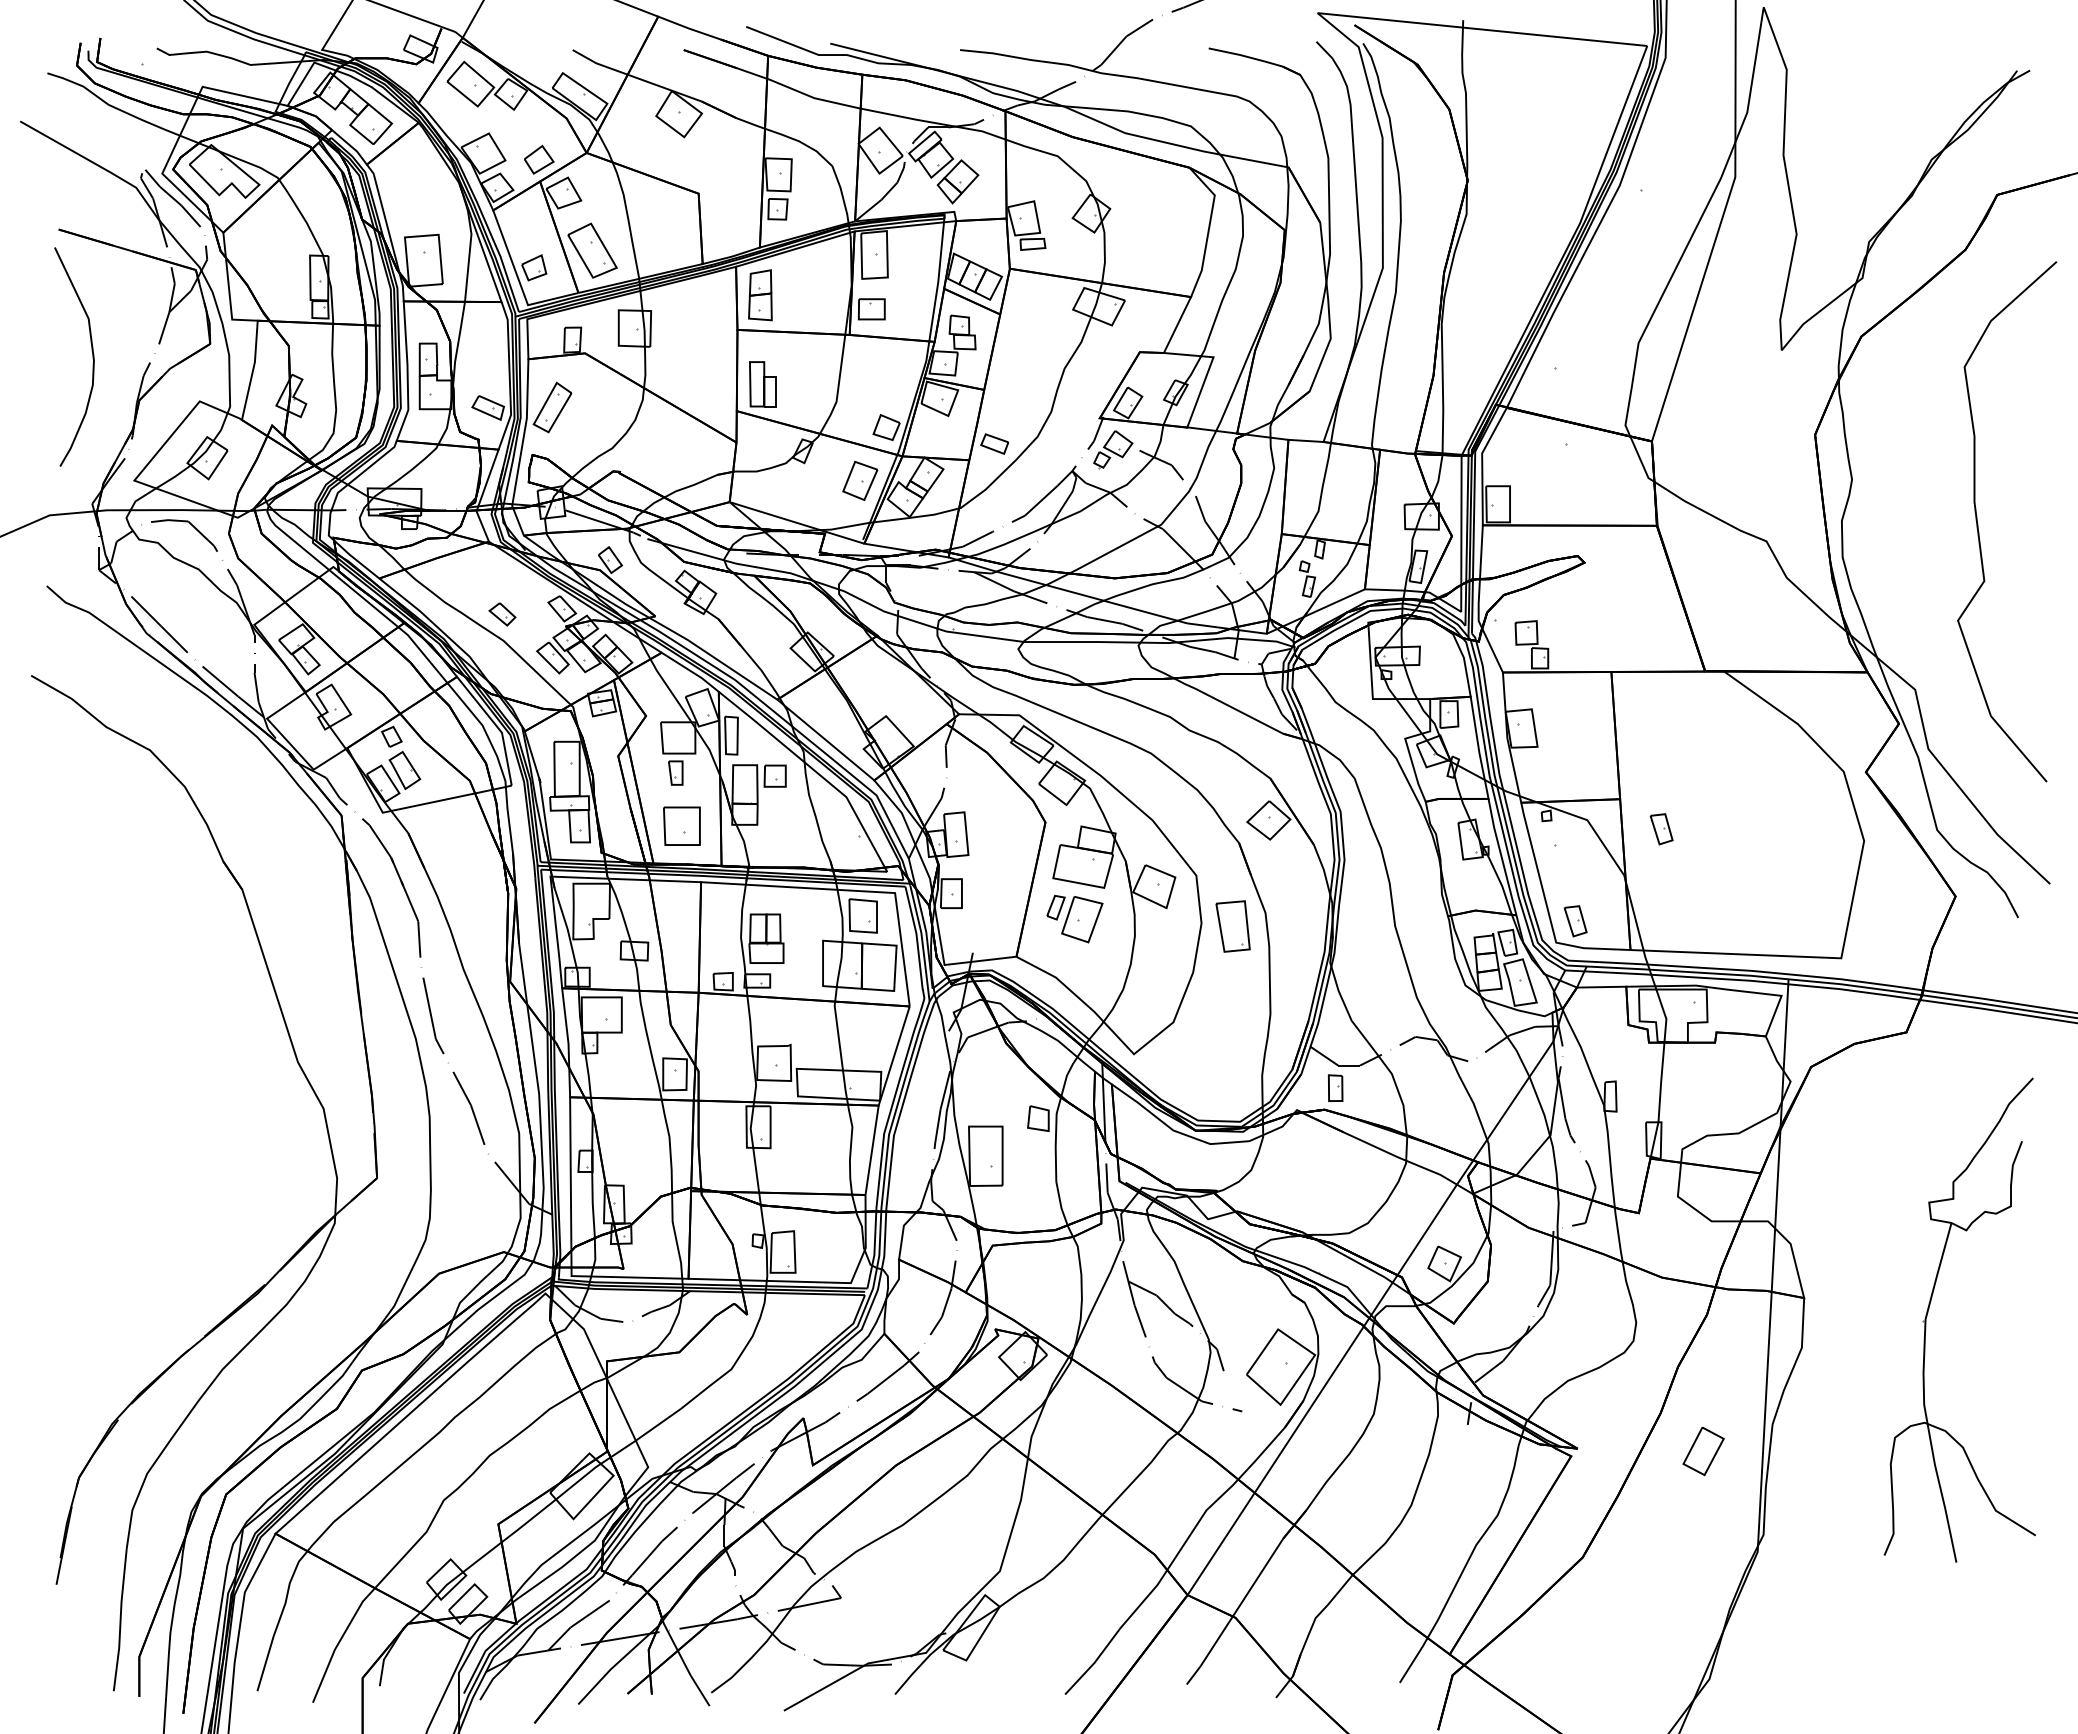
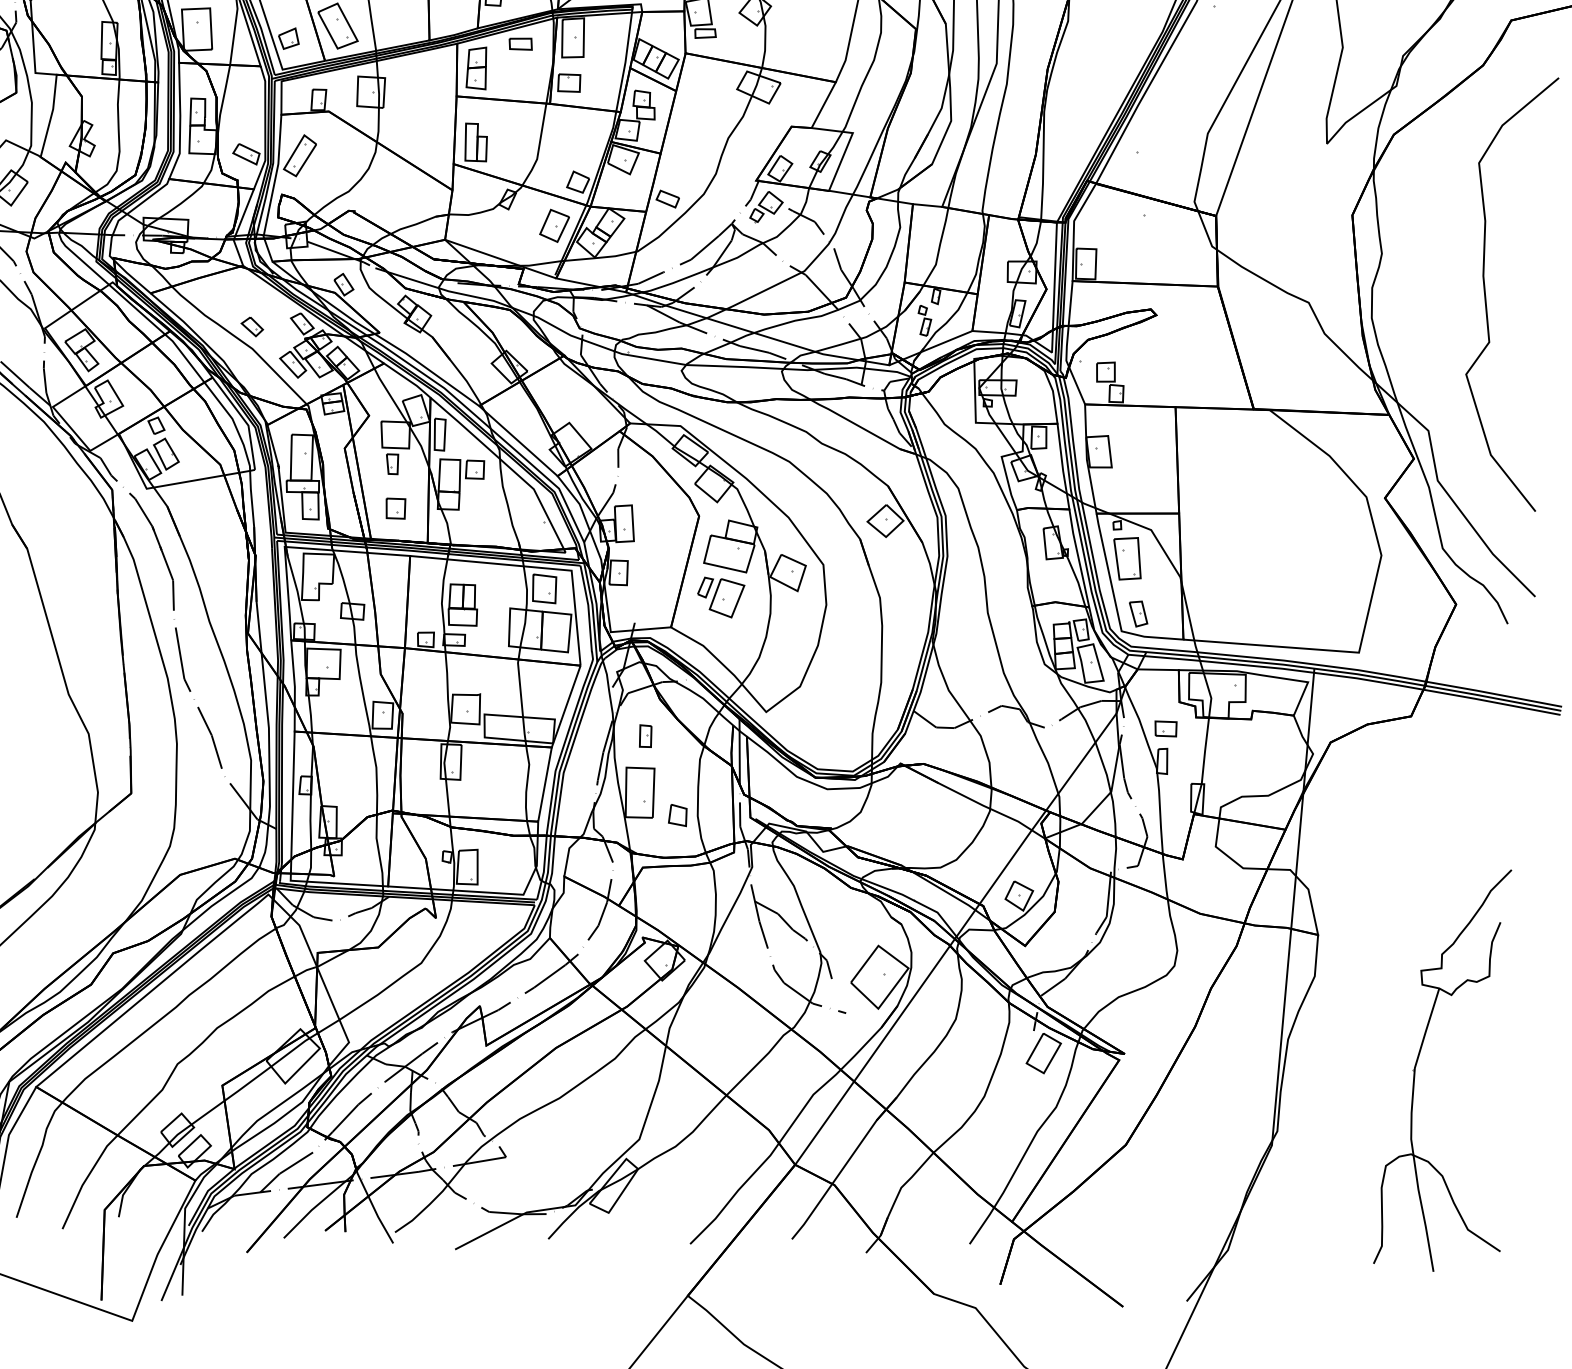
part: (811, 263) -> (520, 43), added
part: (681, 825) -> (395, 508), size x0.62
part: (1661, 829) -> (1212, 540), removed
part: (1232, 926) -> (1126, 558), moved
part: (1612, 1057) -> (1165, 728), added
part: (1335, 1087) -> (645, 735), moved
part: (1038, 1118) -> (677, 815), moved
part: (1929, 1309) -> (1418, 1059), moved
part: (1703, 1451) -> (1043, 1053), moved

